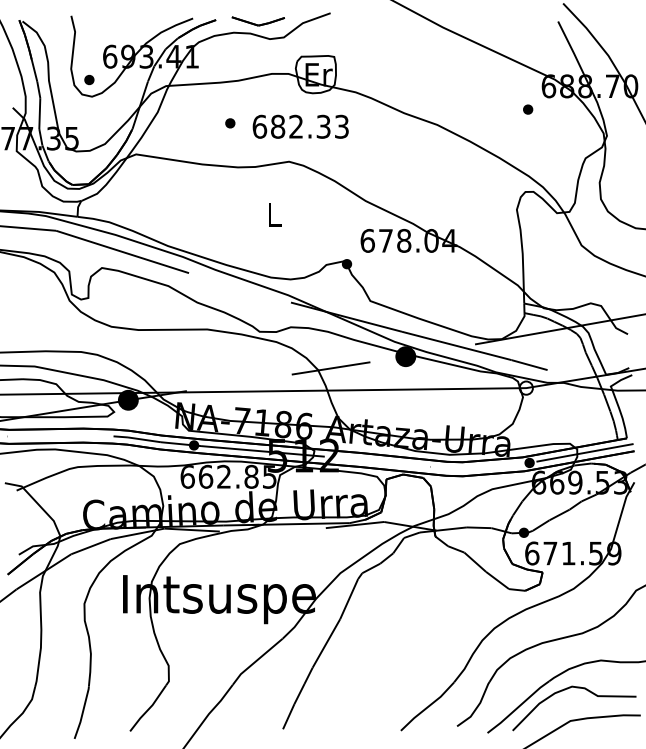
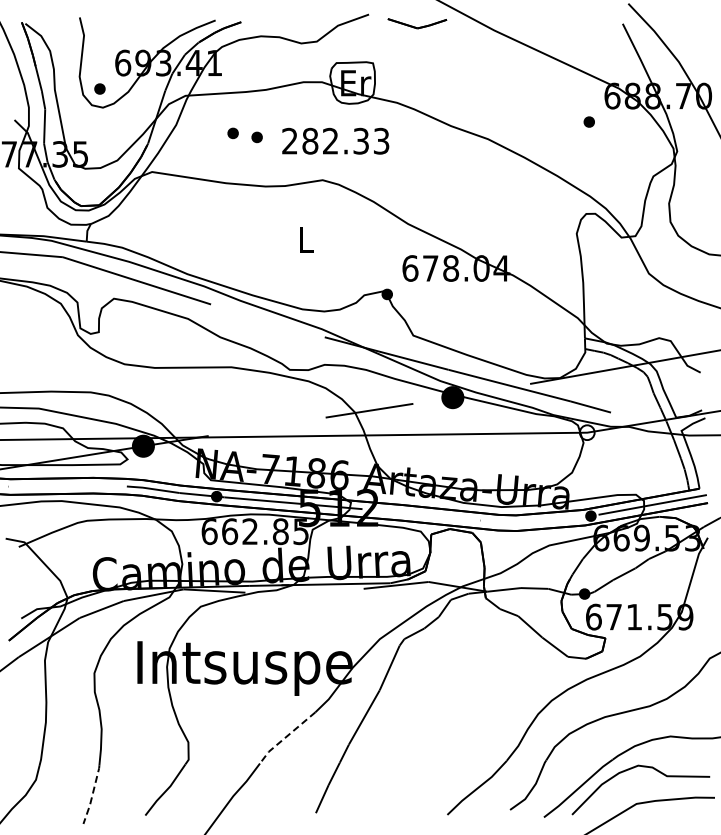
part: (258, 21) -> (417, 23), moved
part: (208, 119) -> (232, 133), added
text: (260, 126) -> (290, 140), 682.33 -> 282.33
line: (256, 661) -> (286, 737), solid -> dashed
line: (82, 712) -> (92, 794), solid -> dashed

